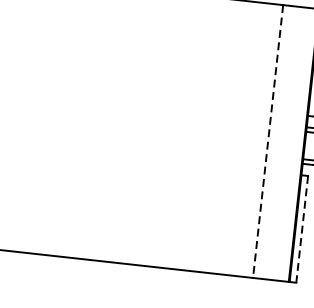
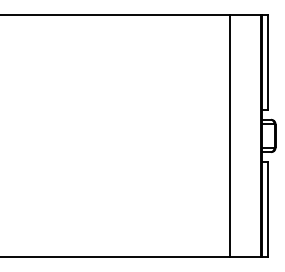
line: (268, 142) -> (229, 136), dashed -> solid
line: (301, 230) -> (267, 210), dashed -> solid

